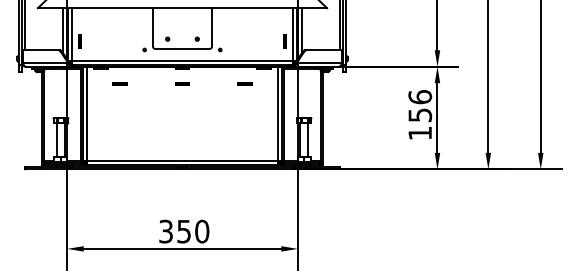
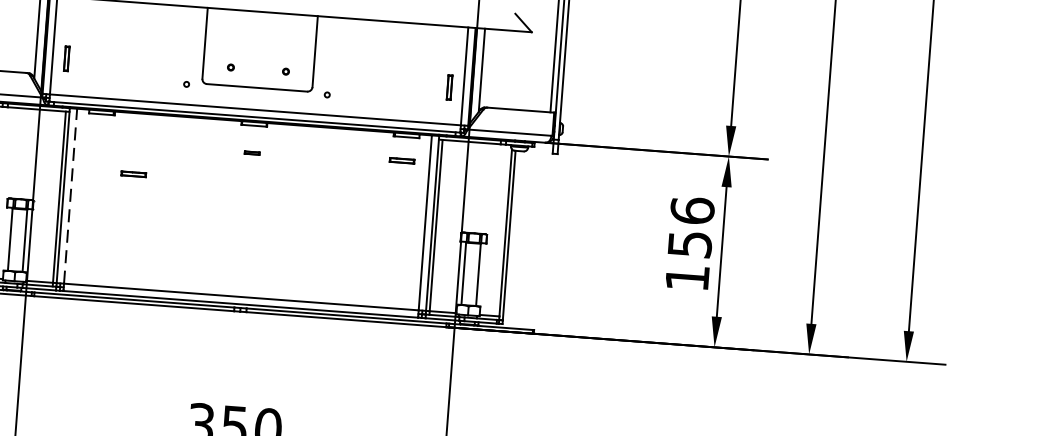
line: (119, 83) -> (132, 172), moved
part: (182, 83) -> (252, 152), size x0.6
line: (244, 83) -> (401, 159), moved
line: (87, 113) -> (71, 194), solid -> dashed

